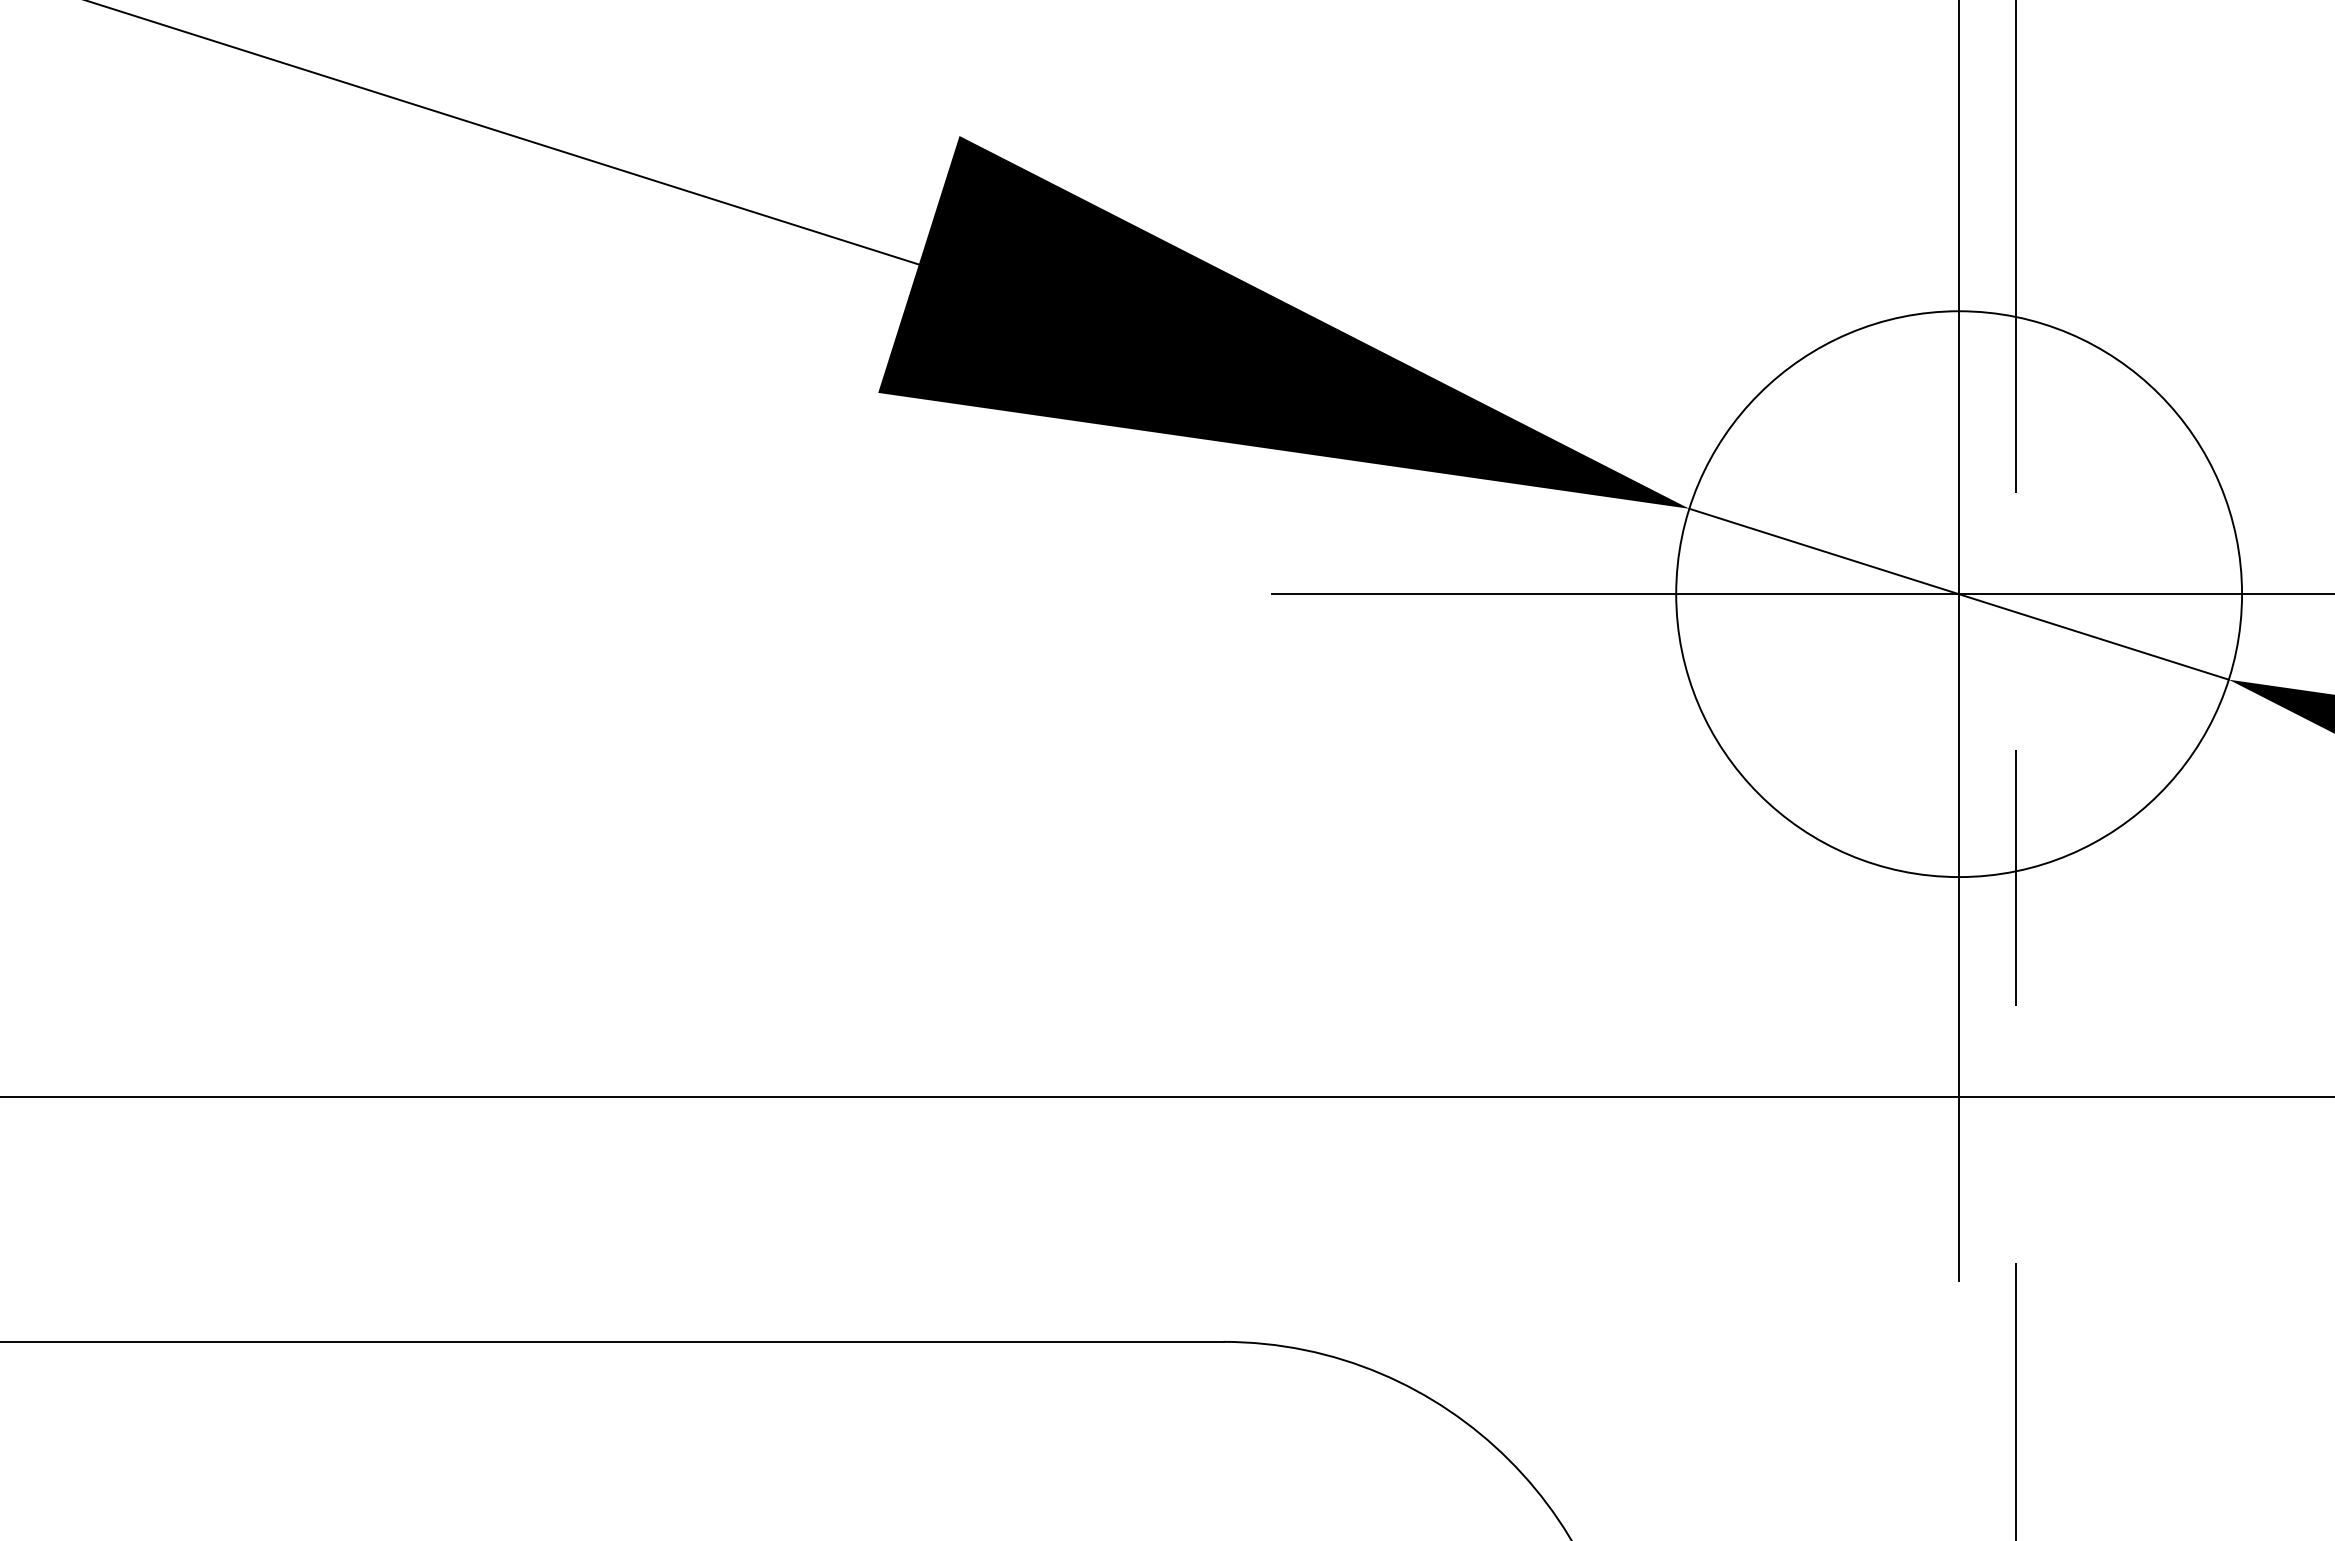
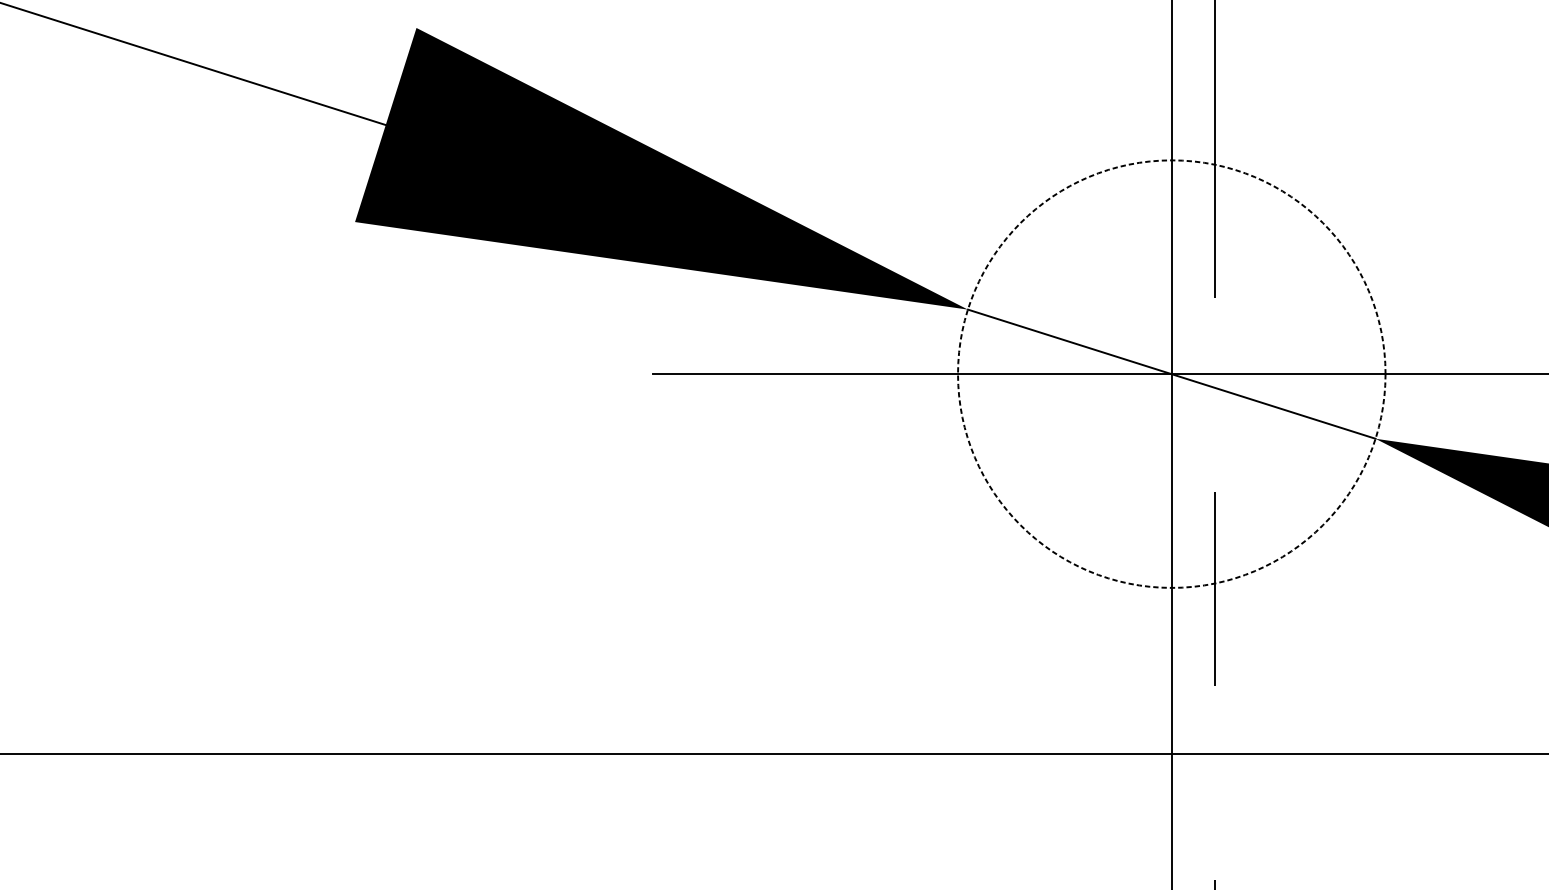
circle: (1959, 594) -> (1172, 374), solid -> dashed

